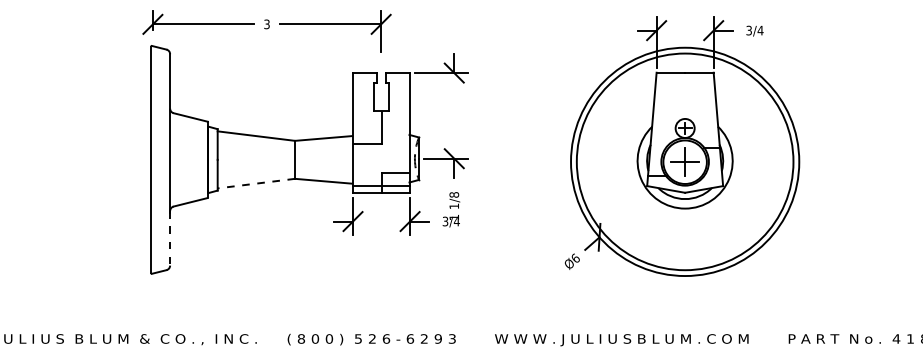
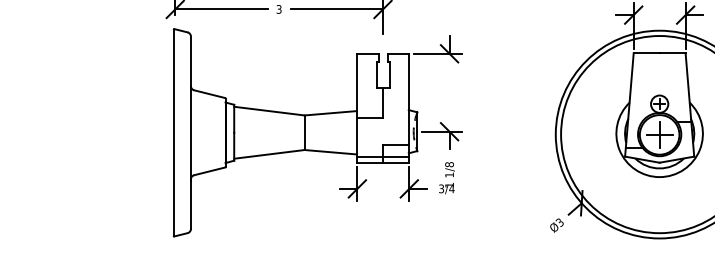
line: (256, 183) -> (269, 154), dashed -> solid
line: (170, 238) -> (191, 204), dashed -> solid
text: (574, 258) -> (558, 222), Ø6 -> Ø3

